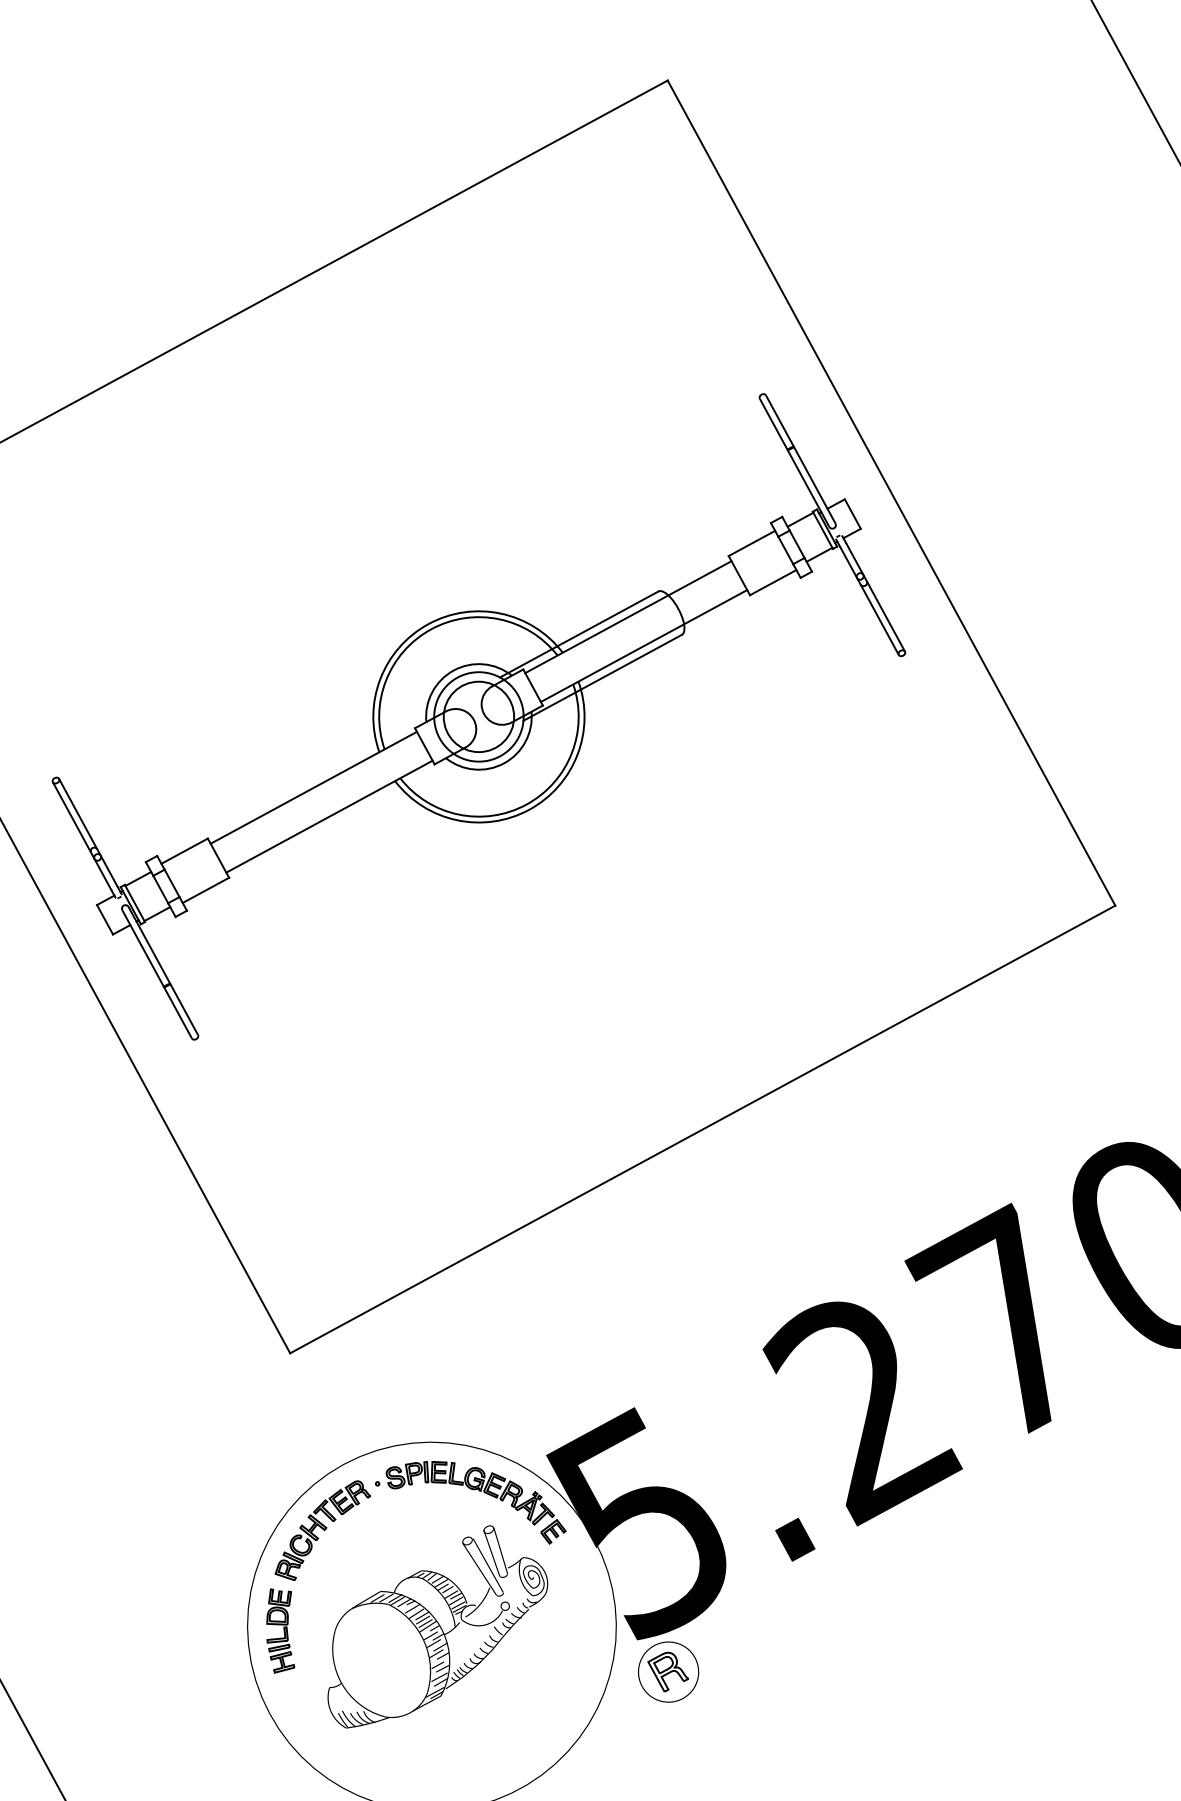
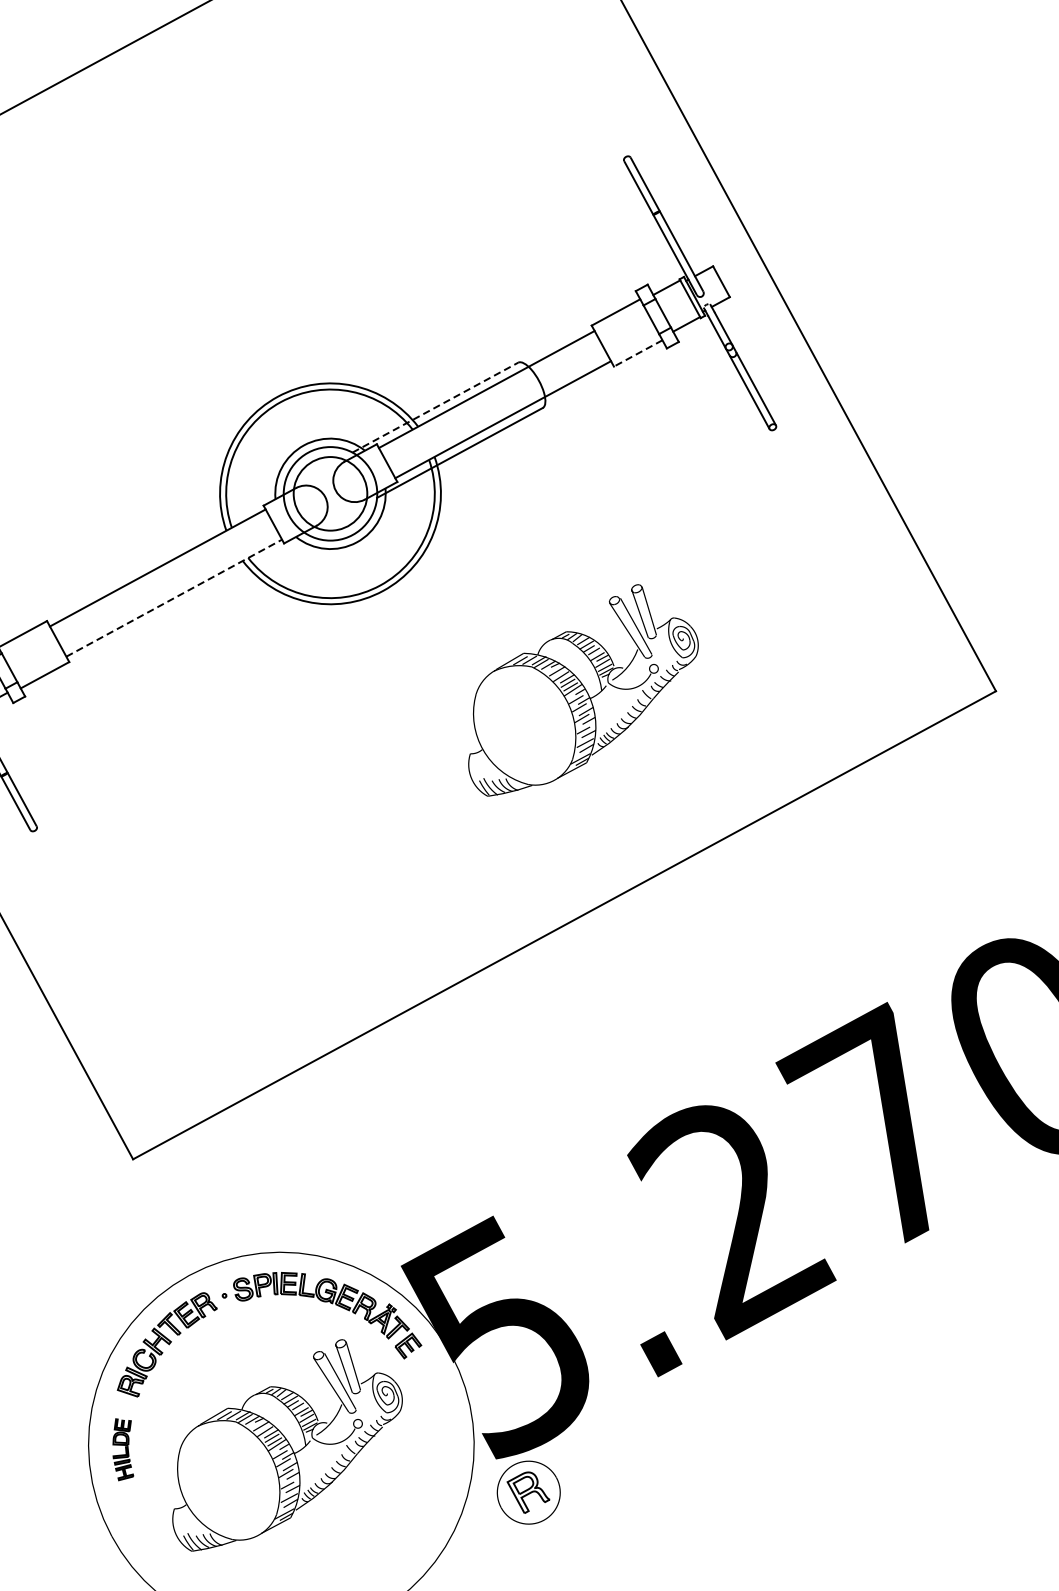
line: (772, 582) -> (637, 353), solid -> dashed
line: (579, 634) -> (435, 407), solid -> dashed
line: (329, 816) -> (174, 597), solid -> dashed
part: (720, 904) -> (583, 689), added
part: (280, 1630) -> (122, 1449), size x0.7

